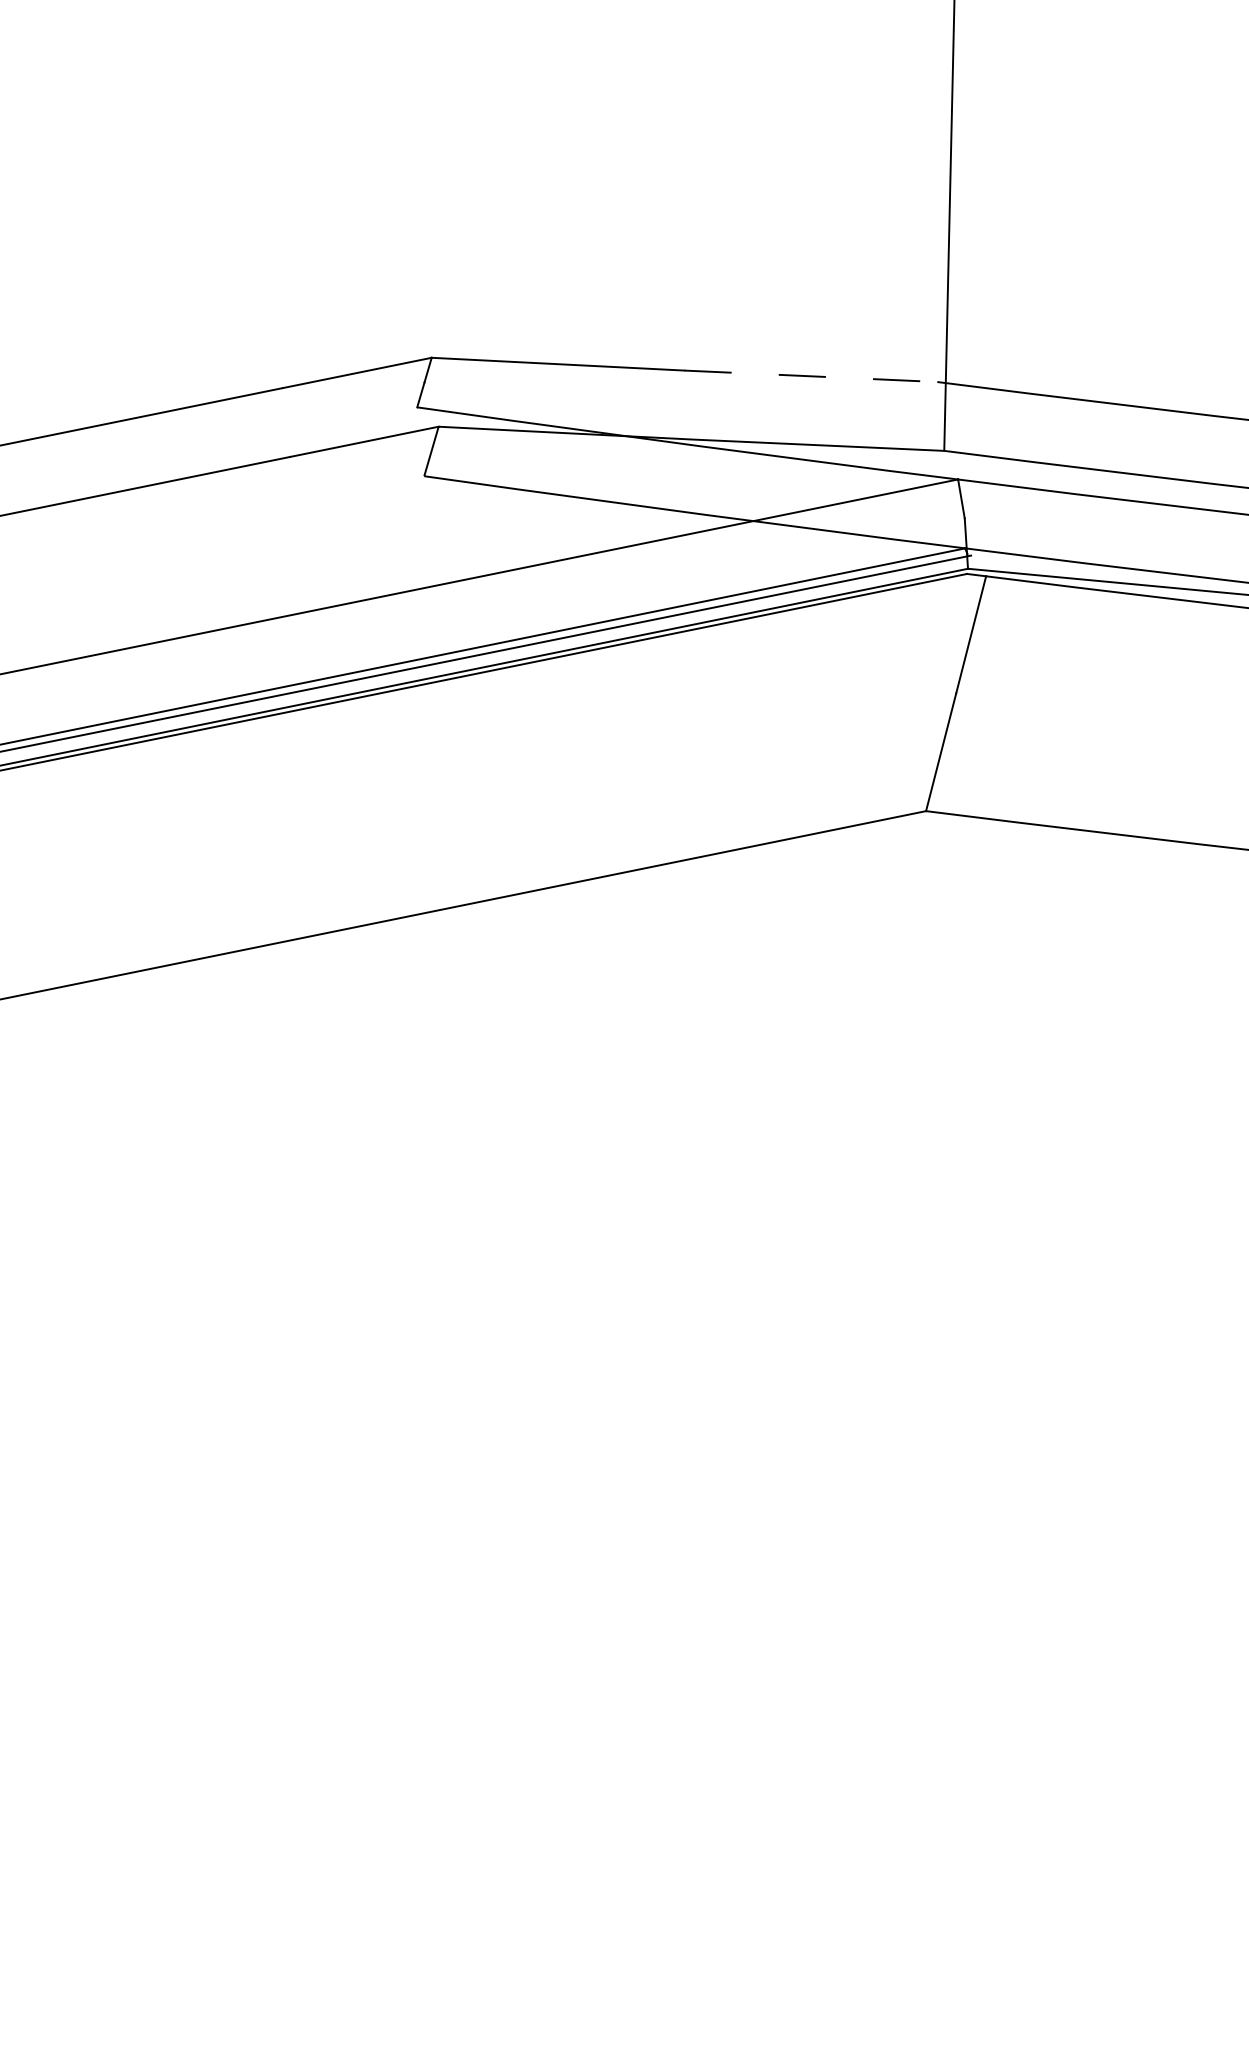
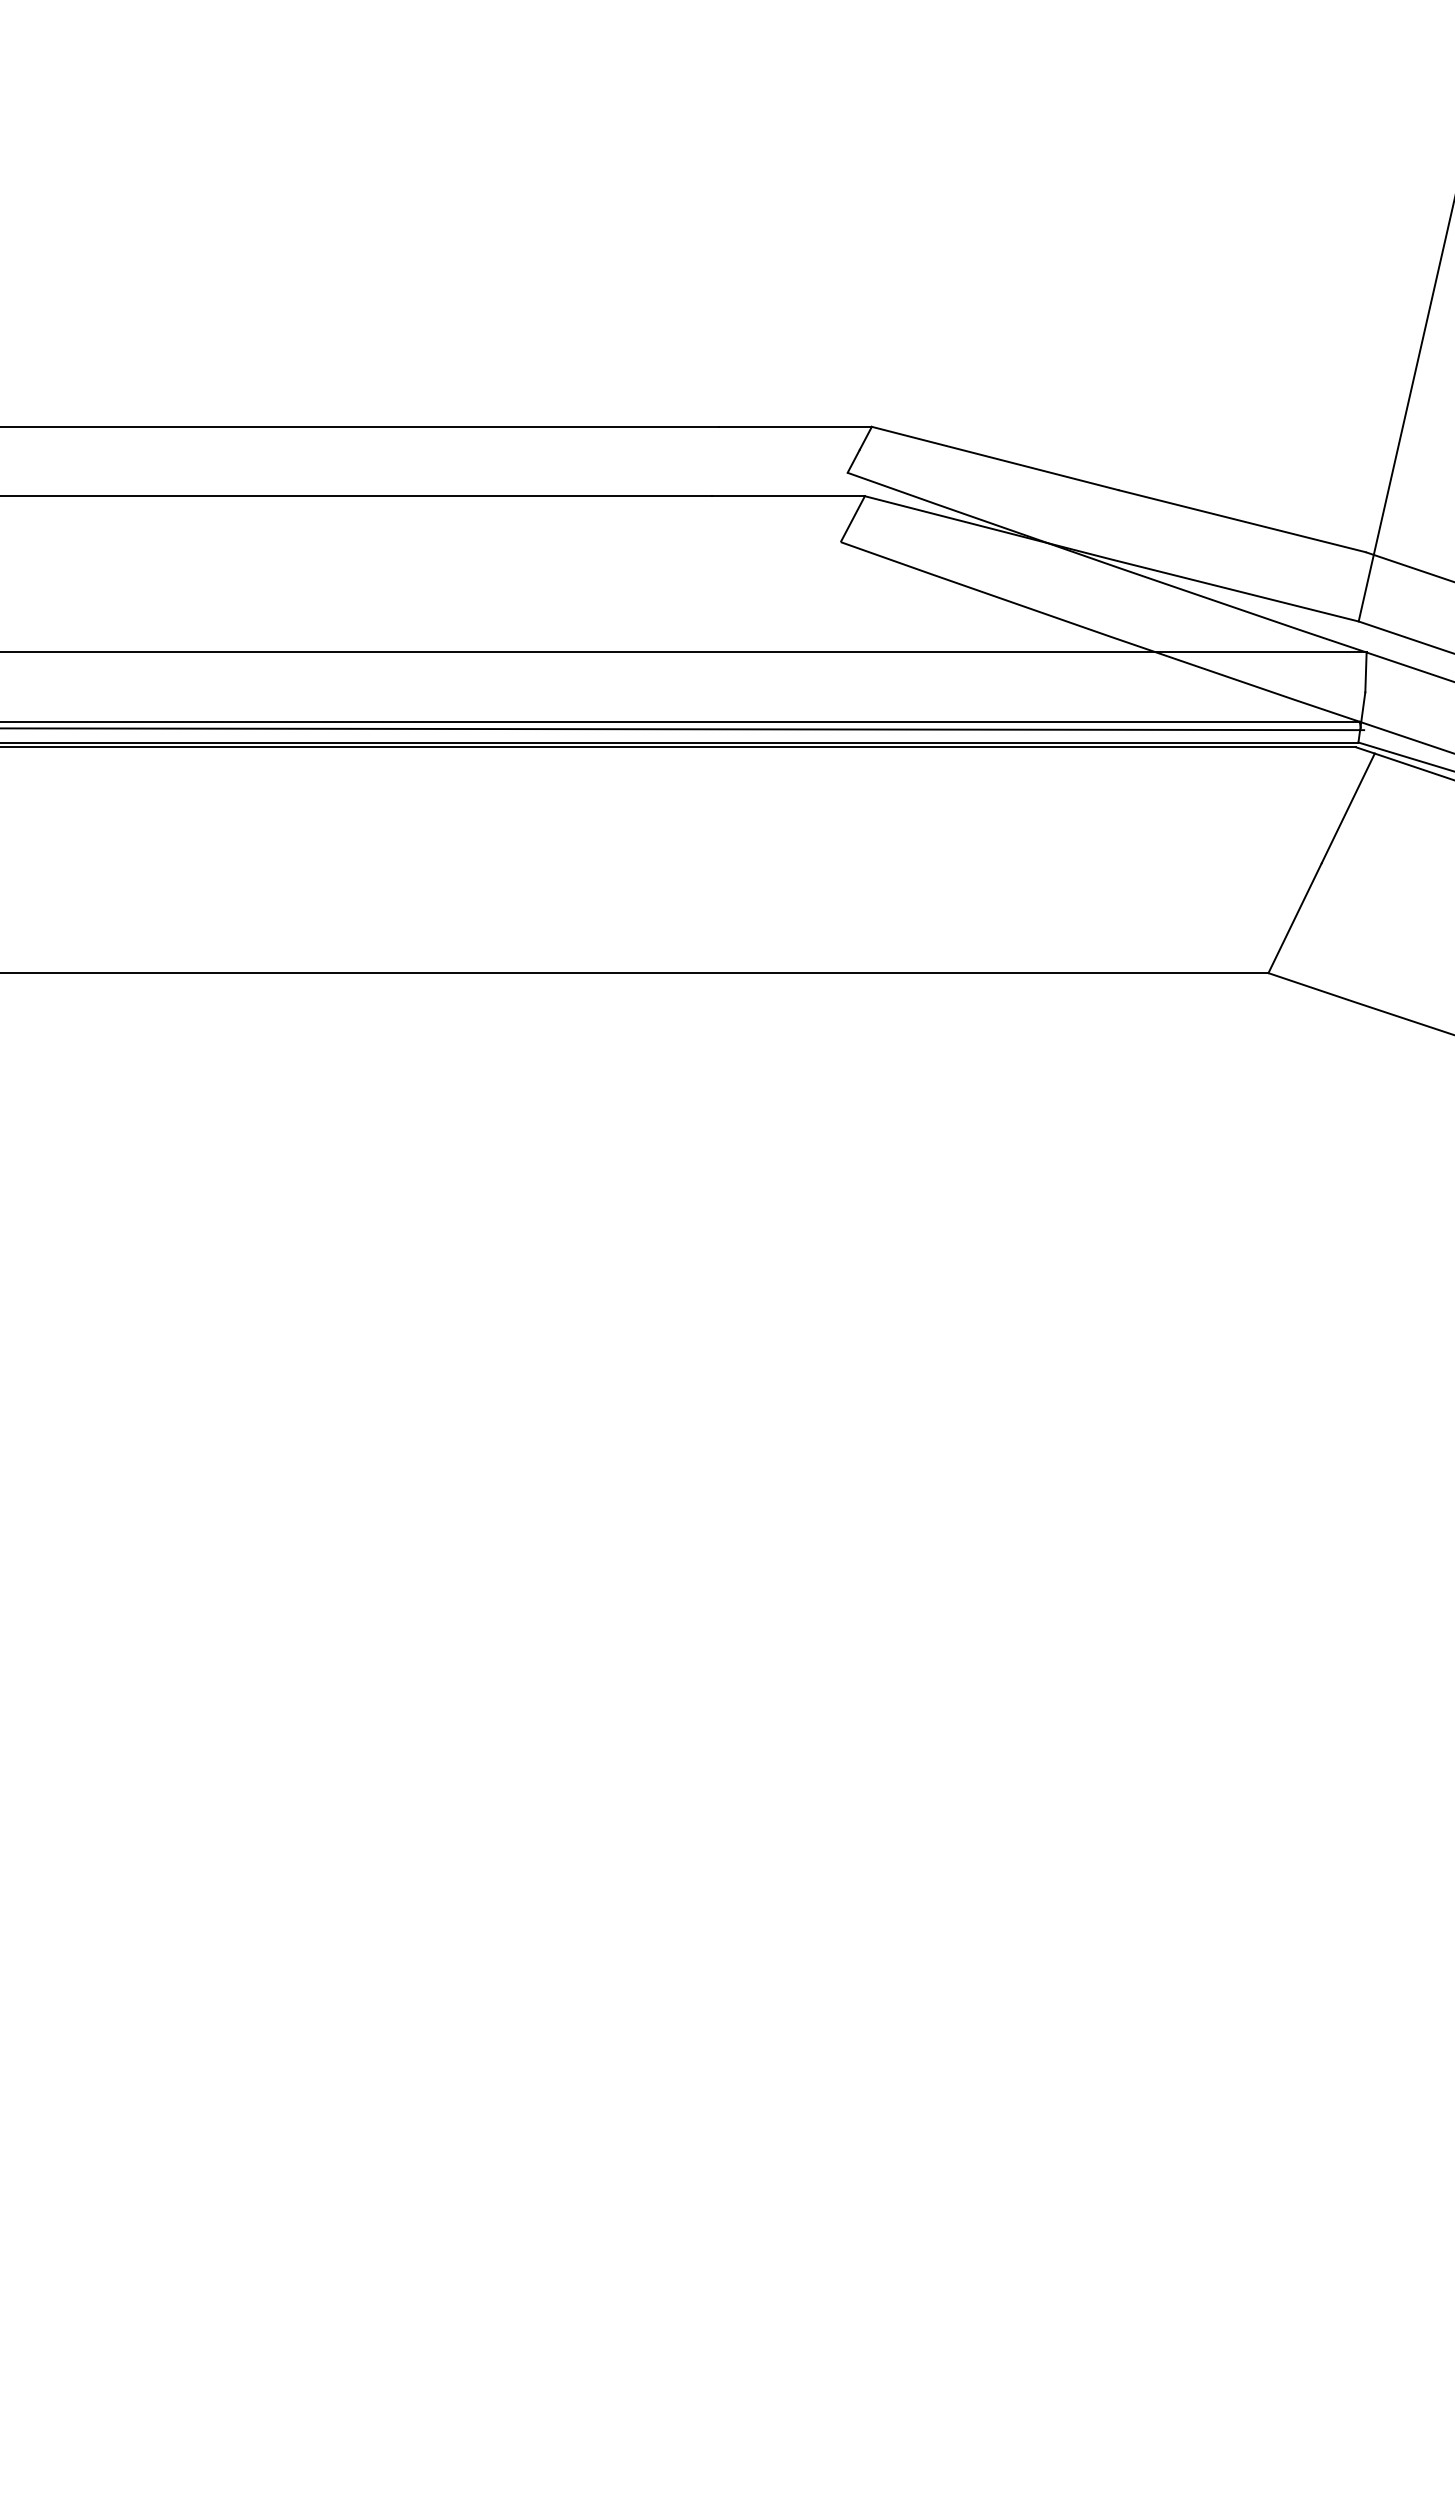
line: (811, 376) -> (1242, 521), dashed -> solid

